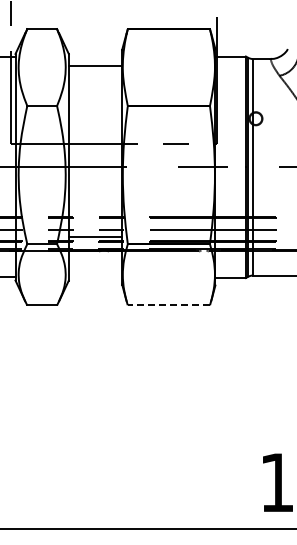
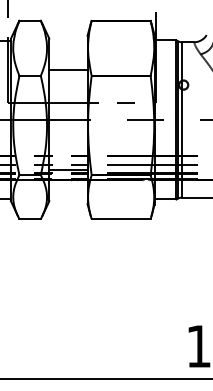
line: (95, 66) -> (68, 69), moved
line: (168, 305) -> (120, 219), dashed -> solid

